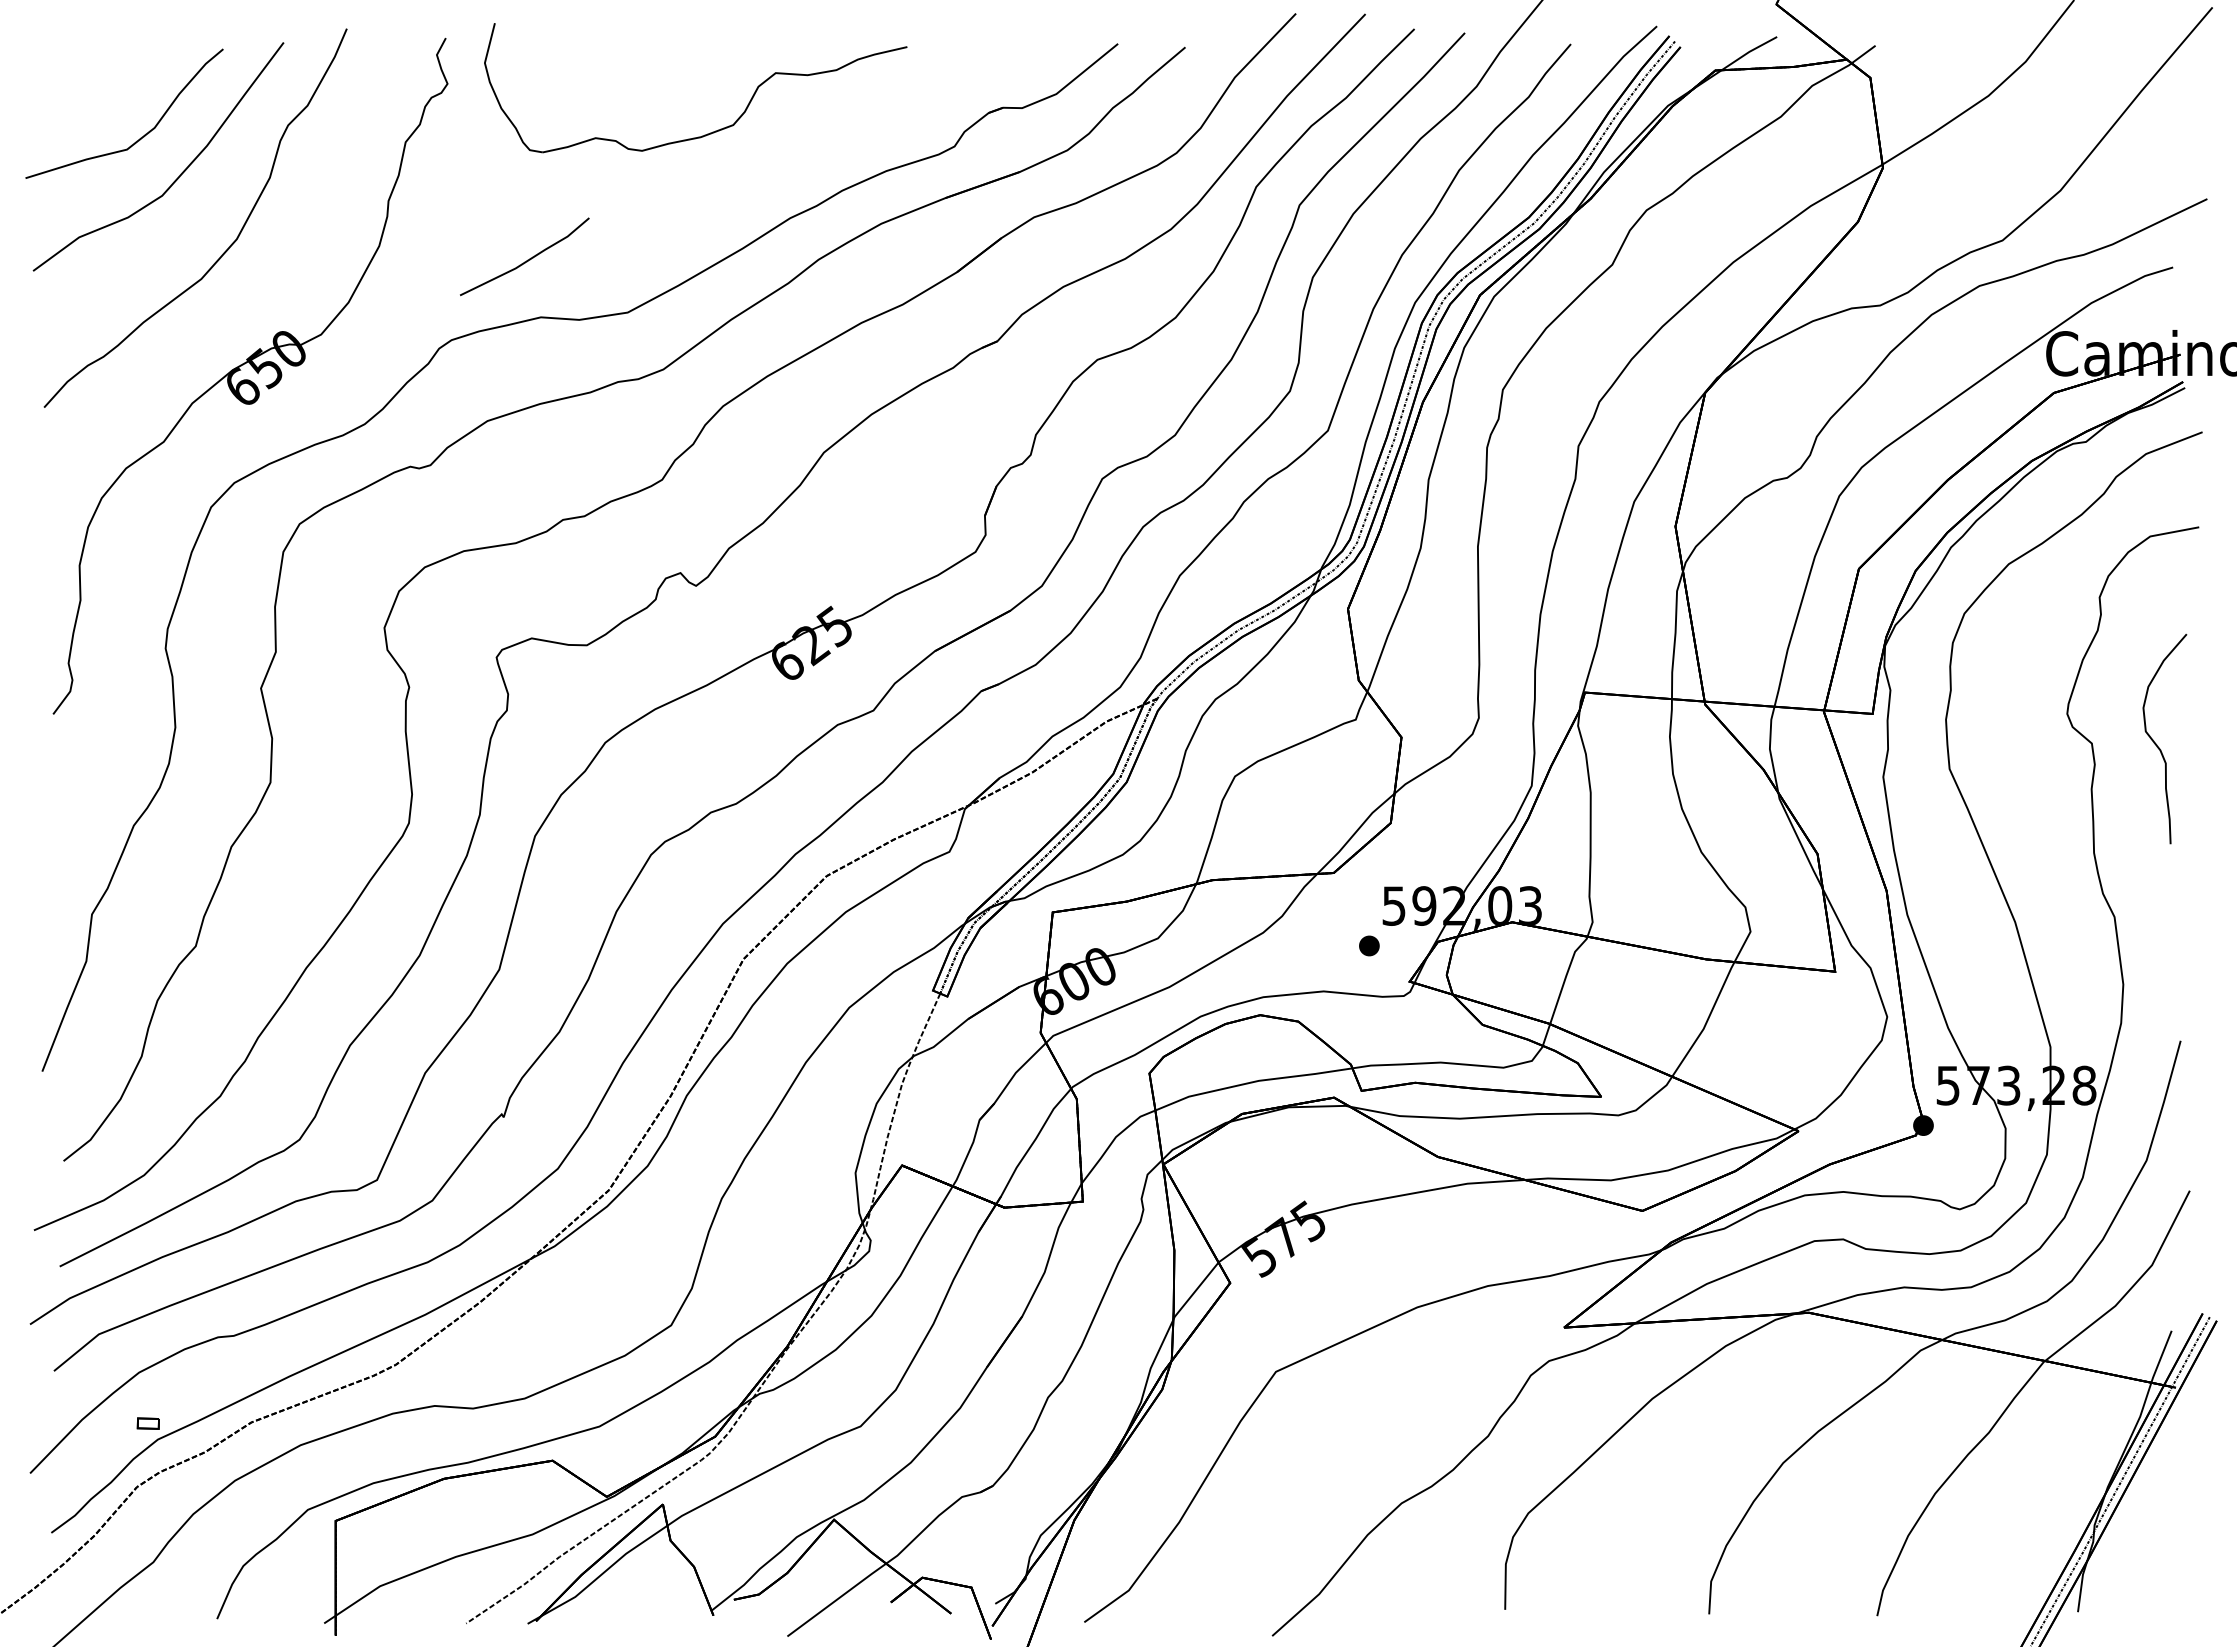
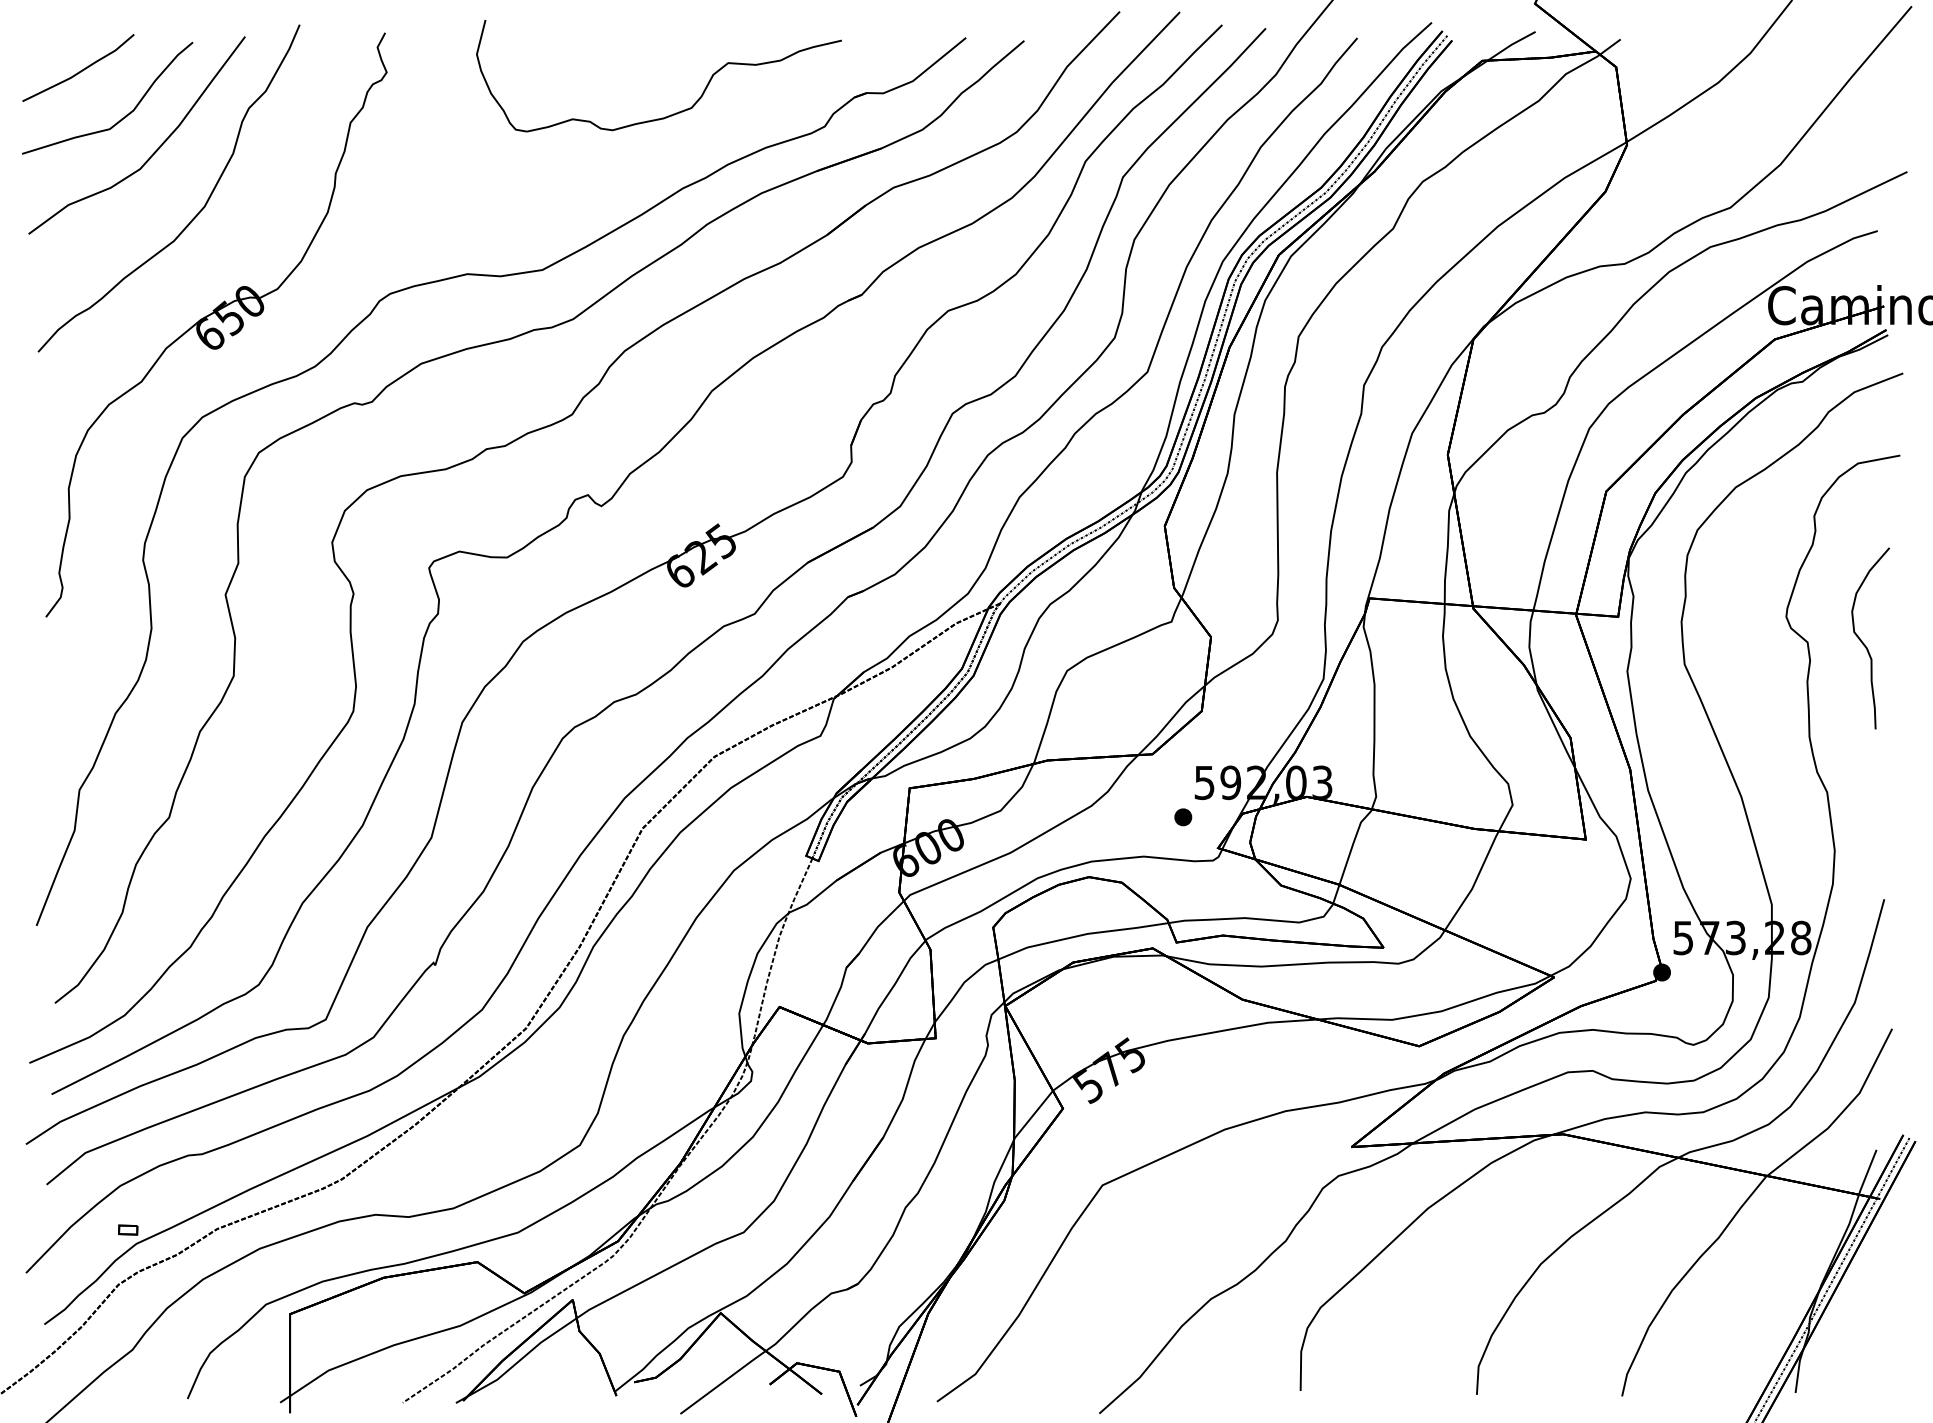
part: (712, 131) -> (673, 113), moved
line: (527, 259) -> (80, 70), moved

